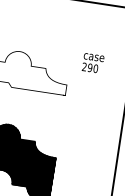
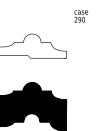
text: (93, 63) -> (81, 16), moved

